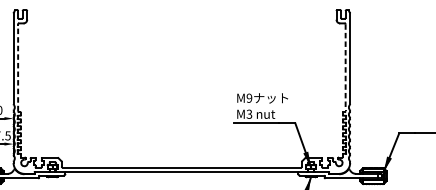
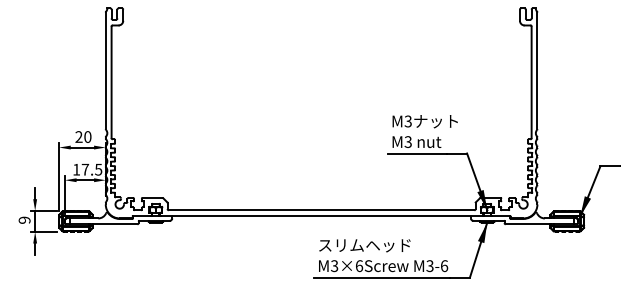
line: (18, 67) -> (111, 82), dashed -> solid
line: (345, 67) -> (531, 82), dashed -> solid
text: (248, 98) -> (407, 121), M9 -> M3

